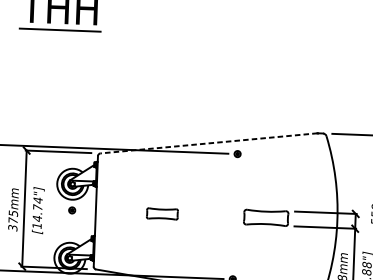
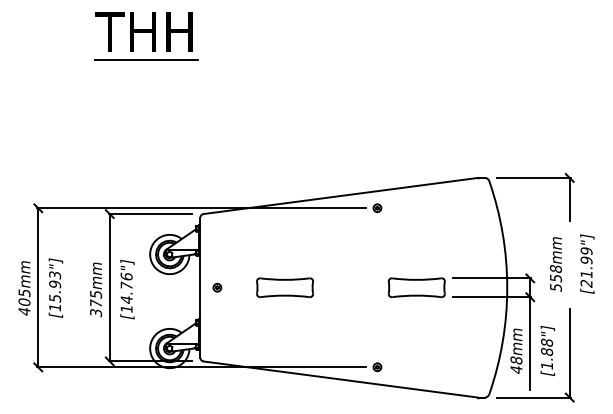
line: (208, 143) -> (340, 196), dashed -> solid
text: (37, 200) -> (126, 276), [14.74"] -> [14.76"]
part: (72, 210) -> (217, 287), moved
part: (162, 213) -> (284, 287), size x1.43

